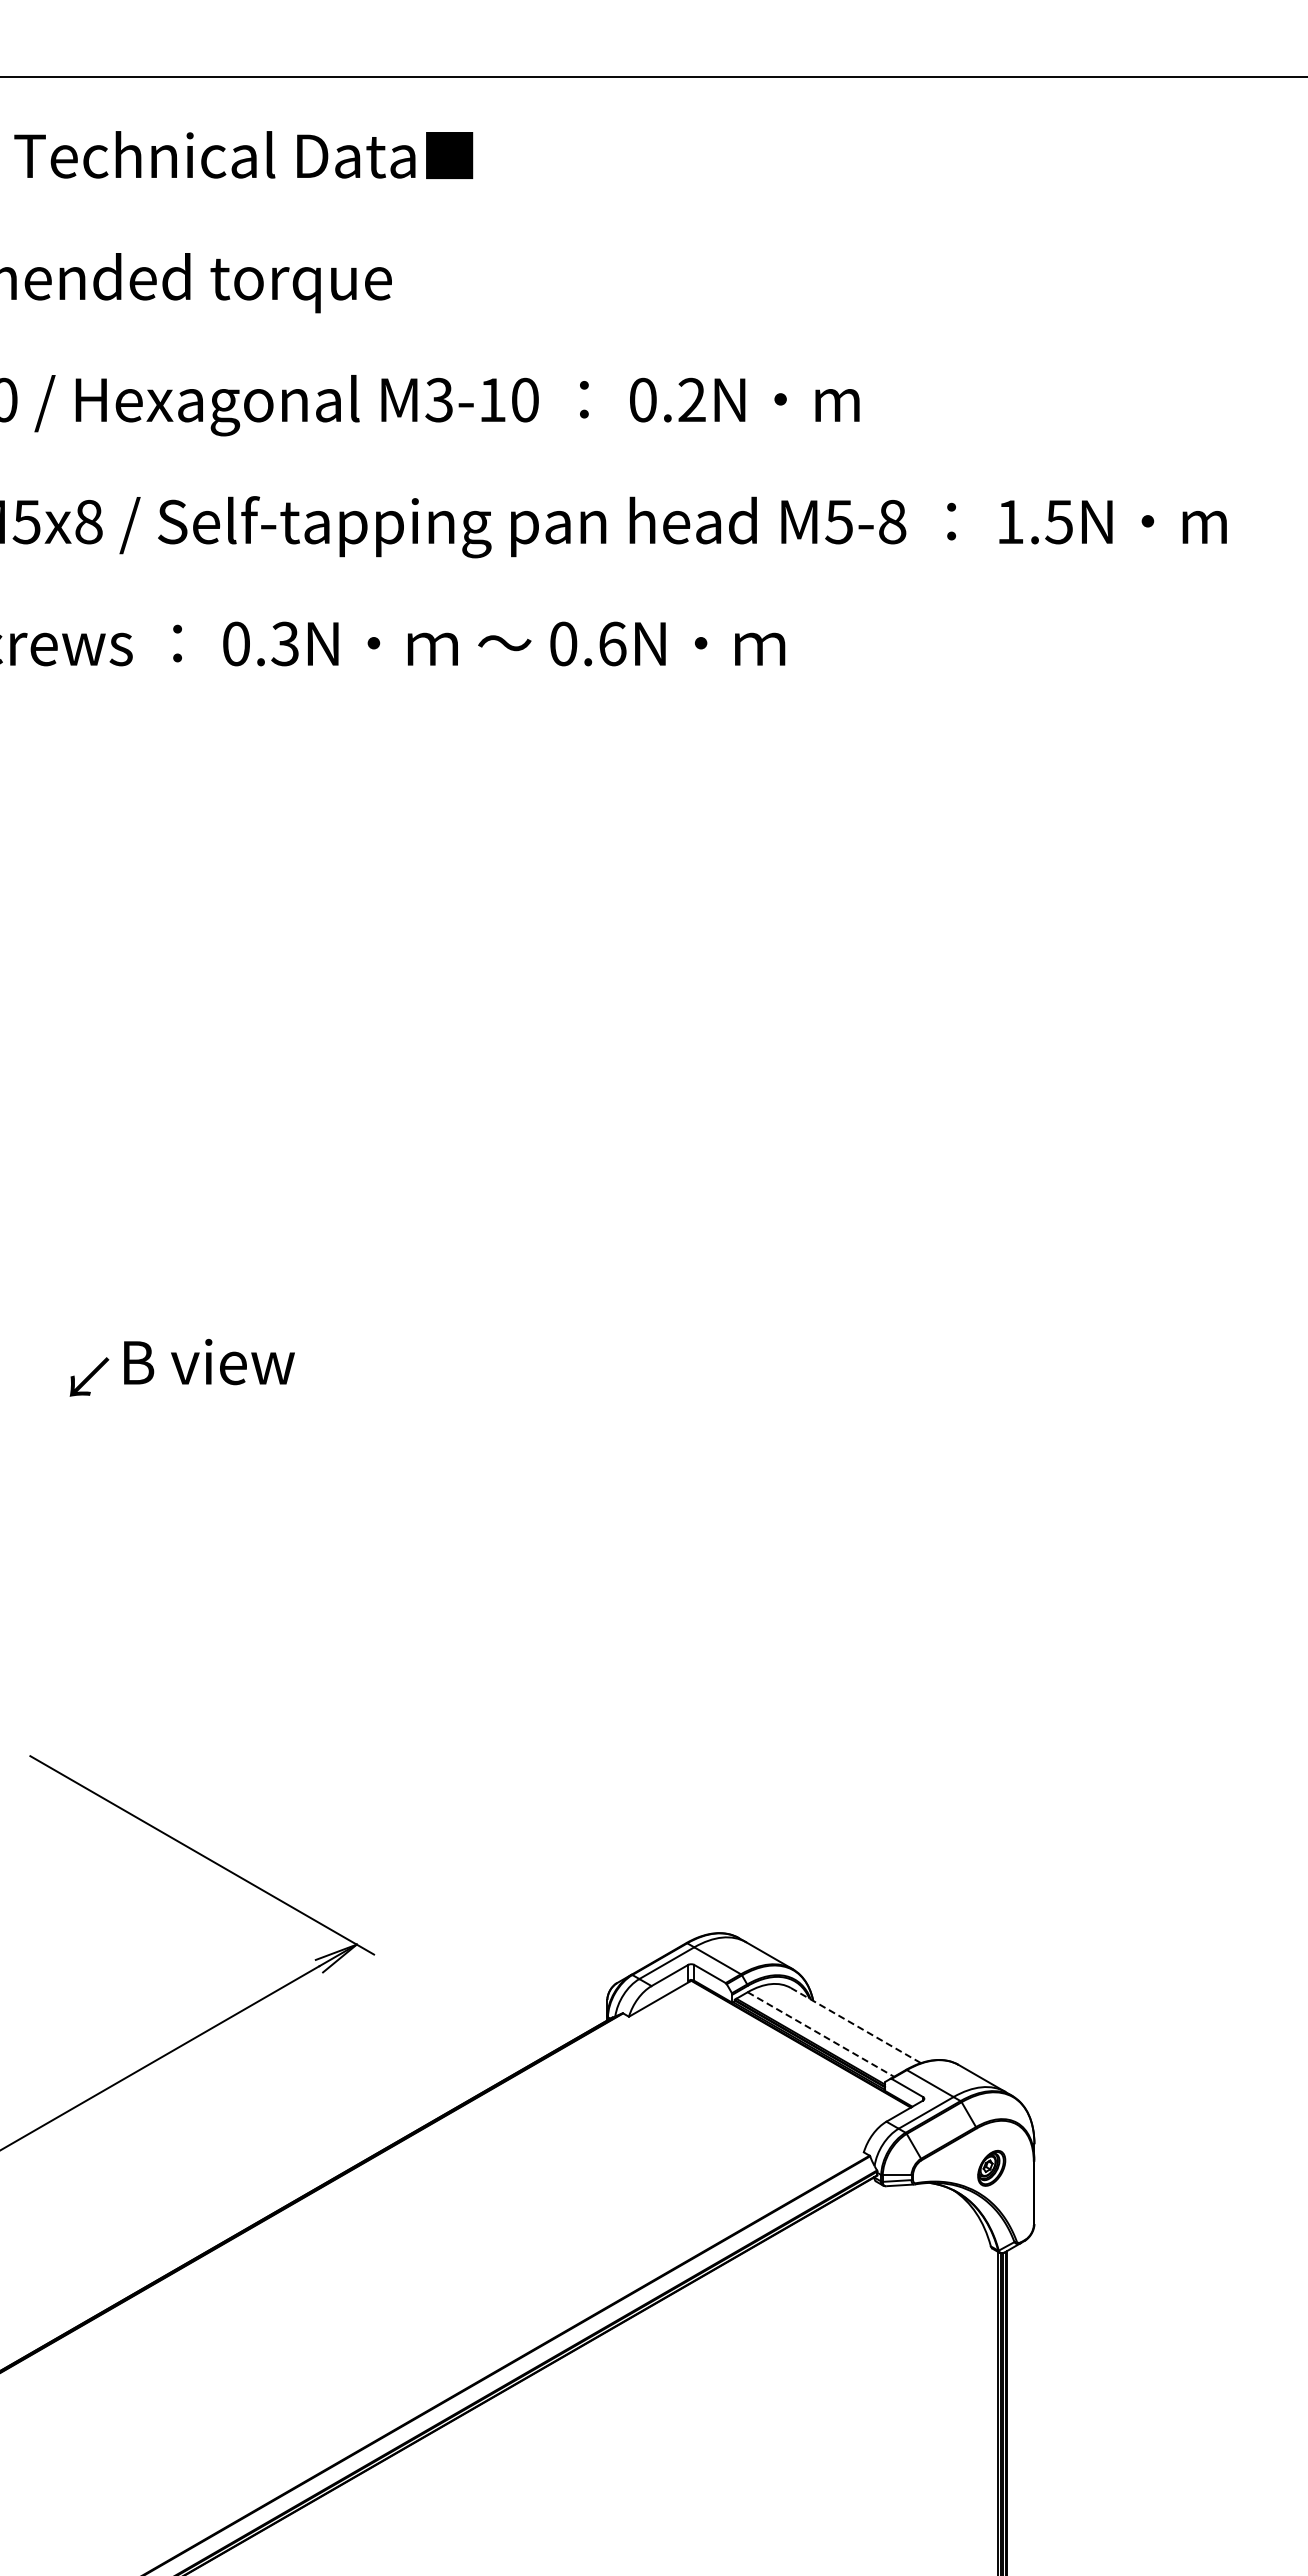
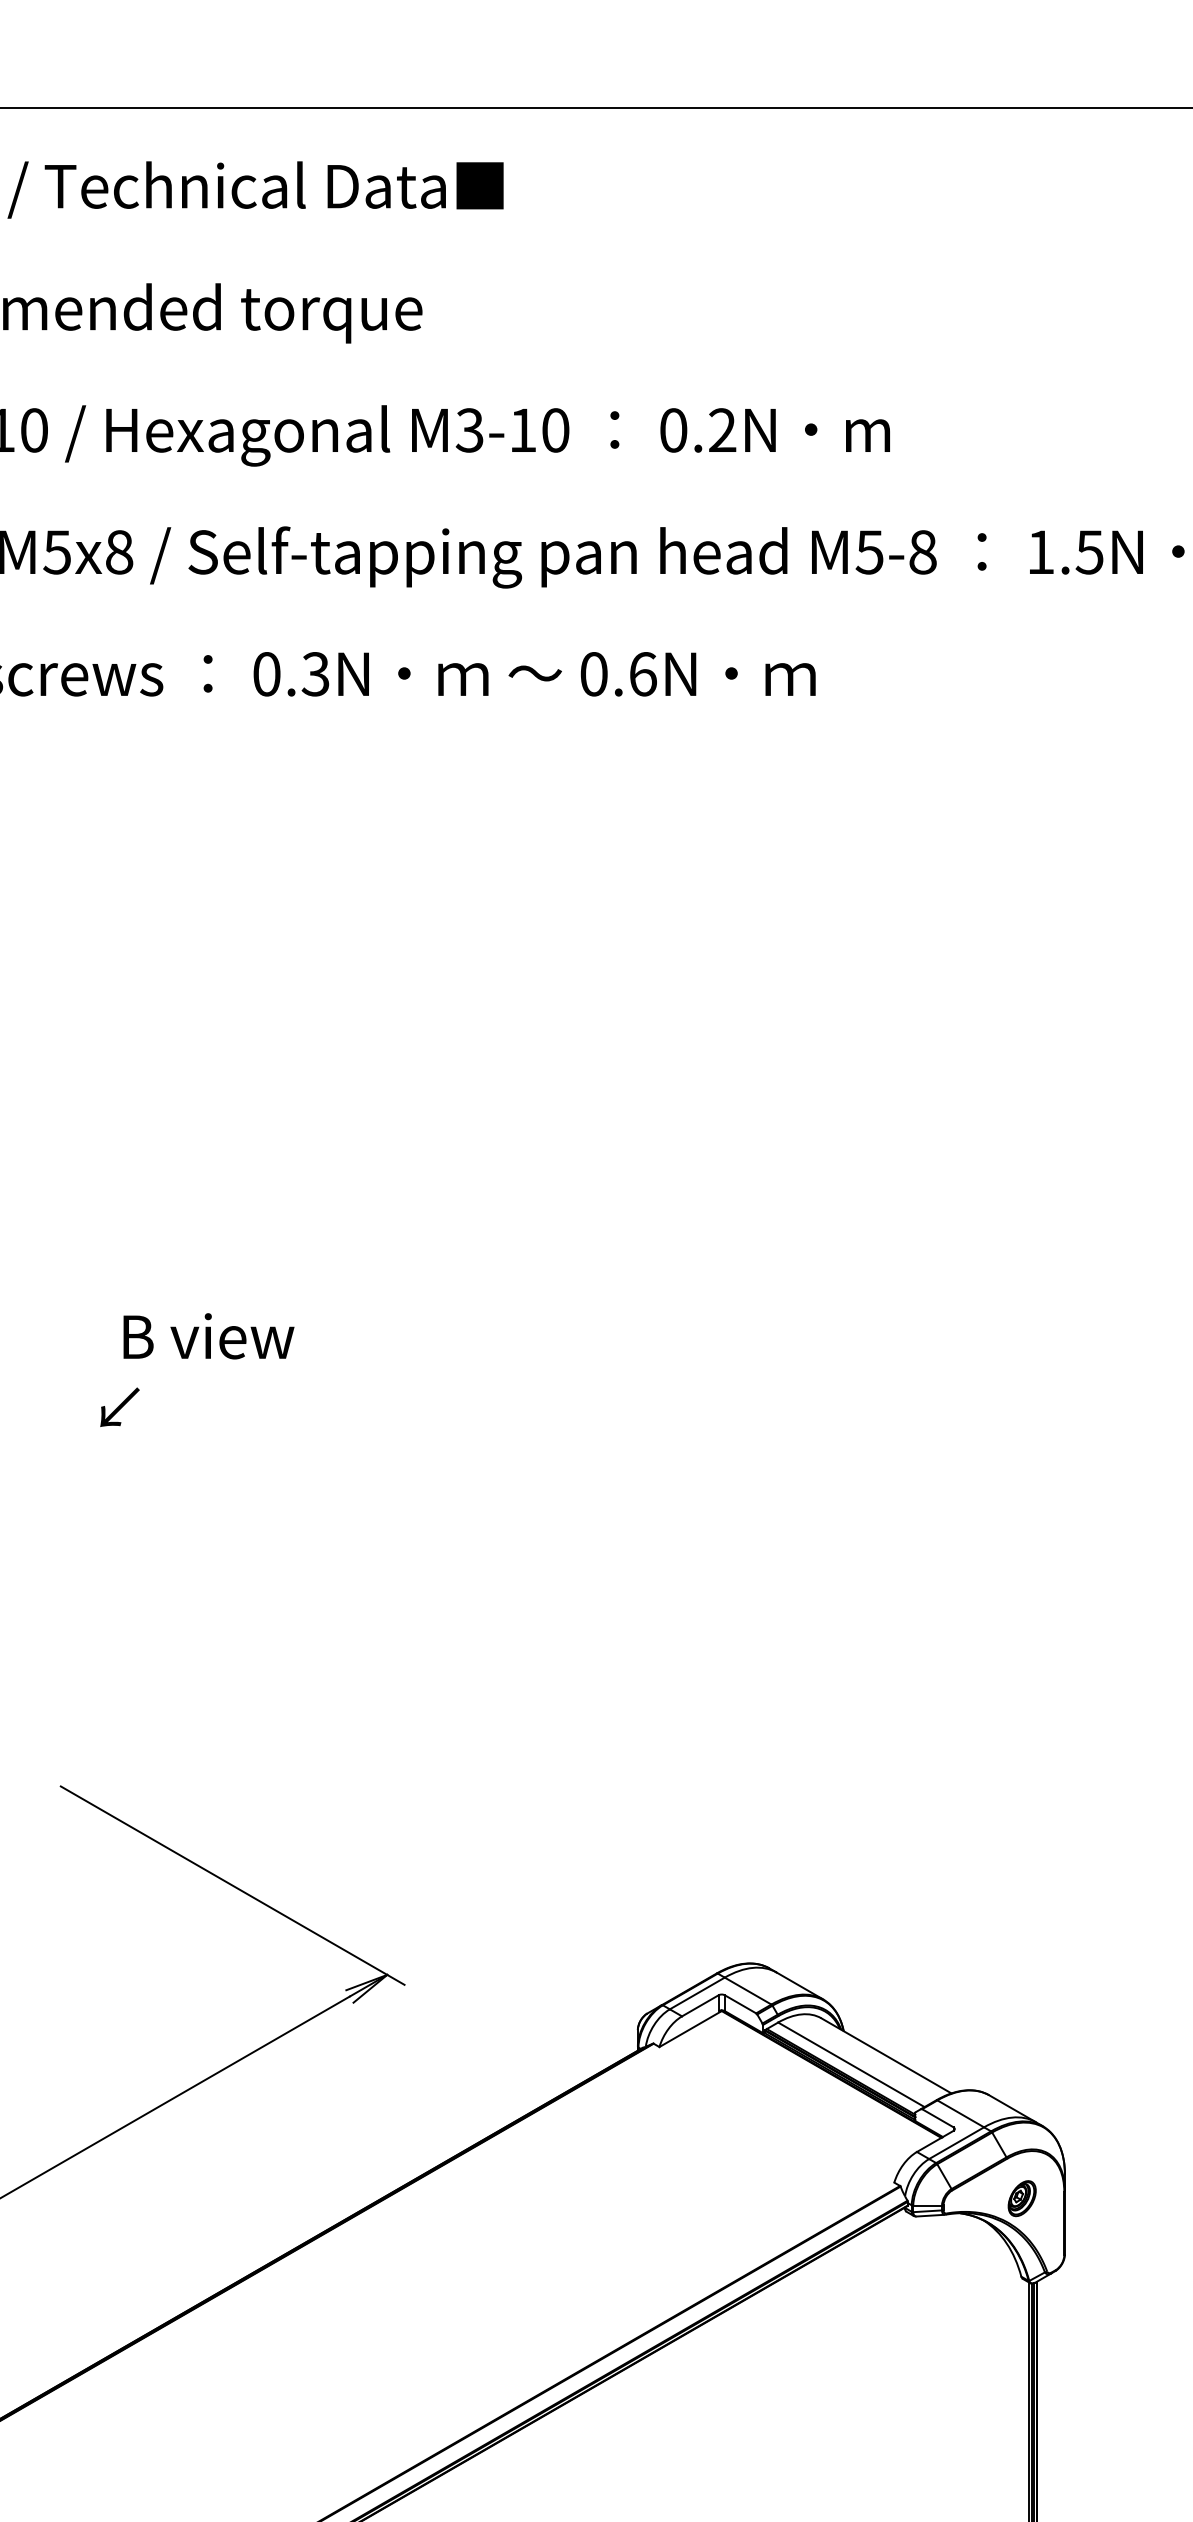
text: (209, 1362) -> (208, 1336), moved
line: (856, 2025) -> (886, 2055), dashed -> solid
line: (820, 2034) -> (850, 2064), dashed -> solid

